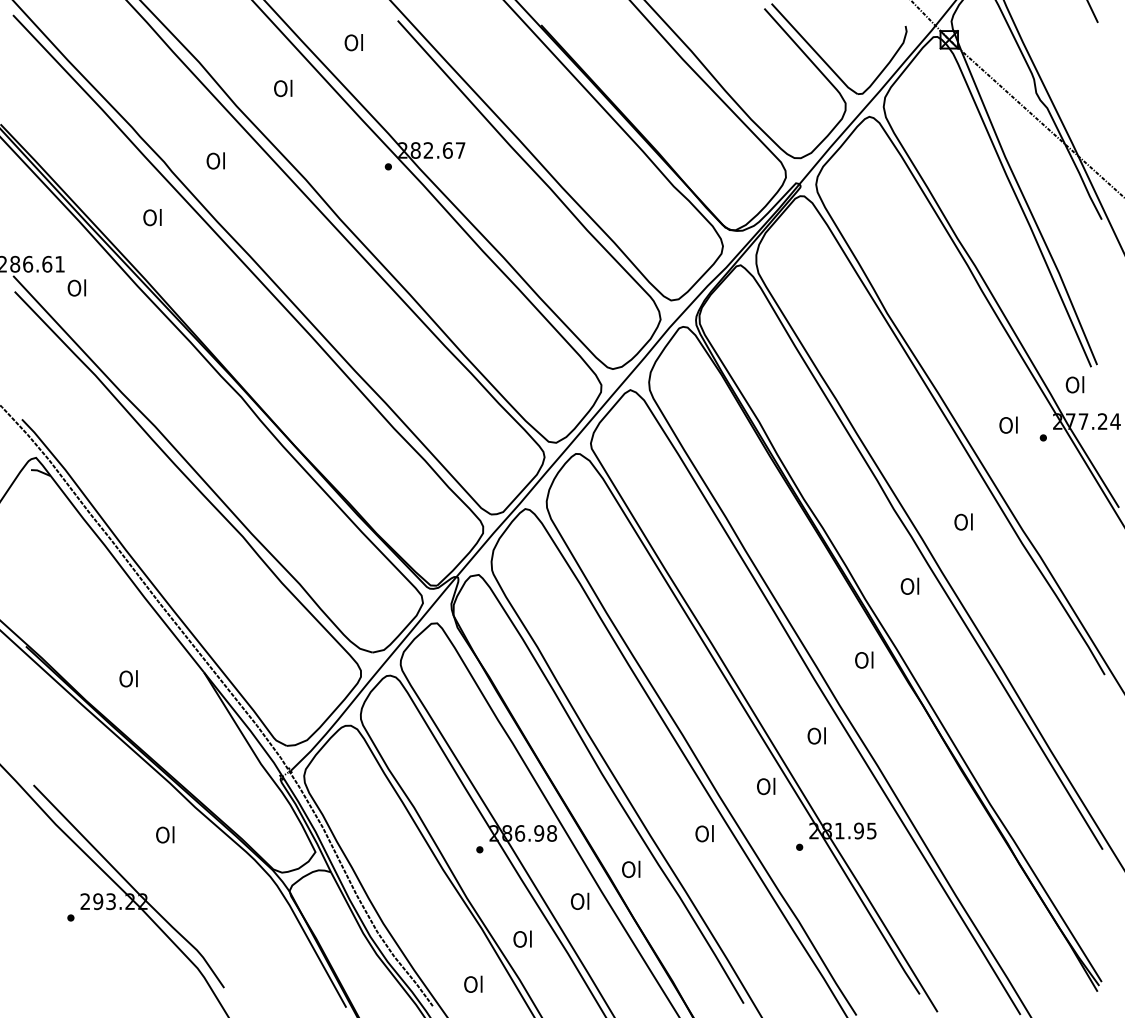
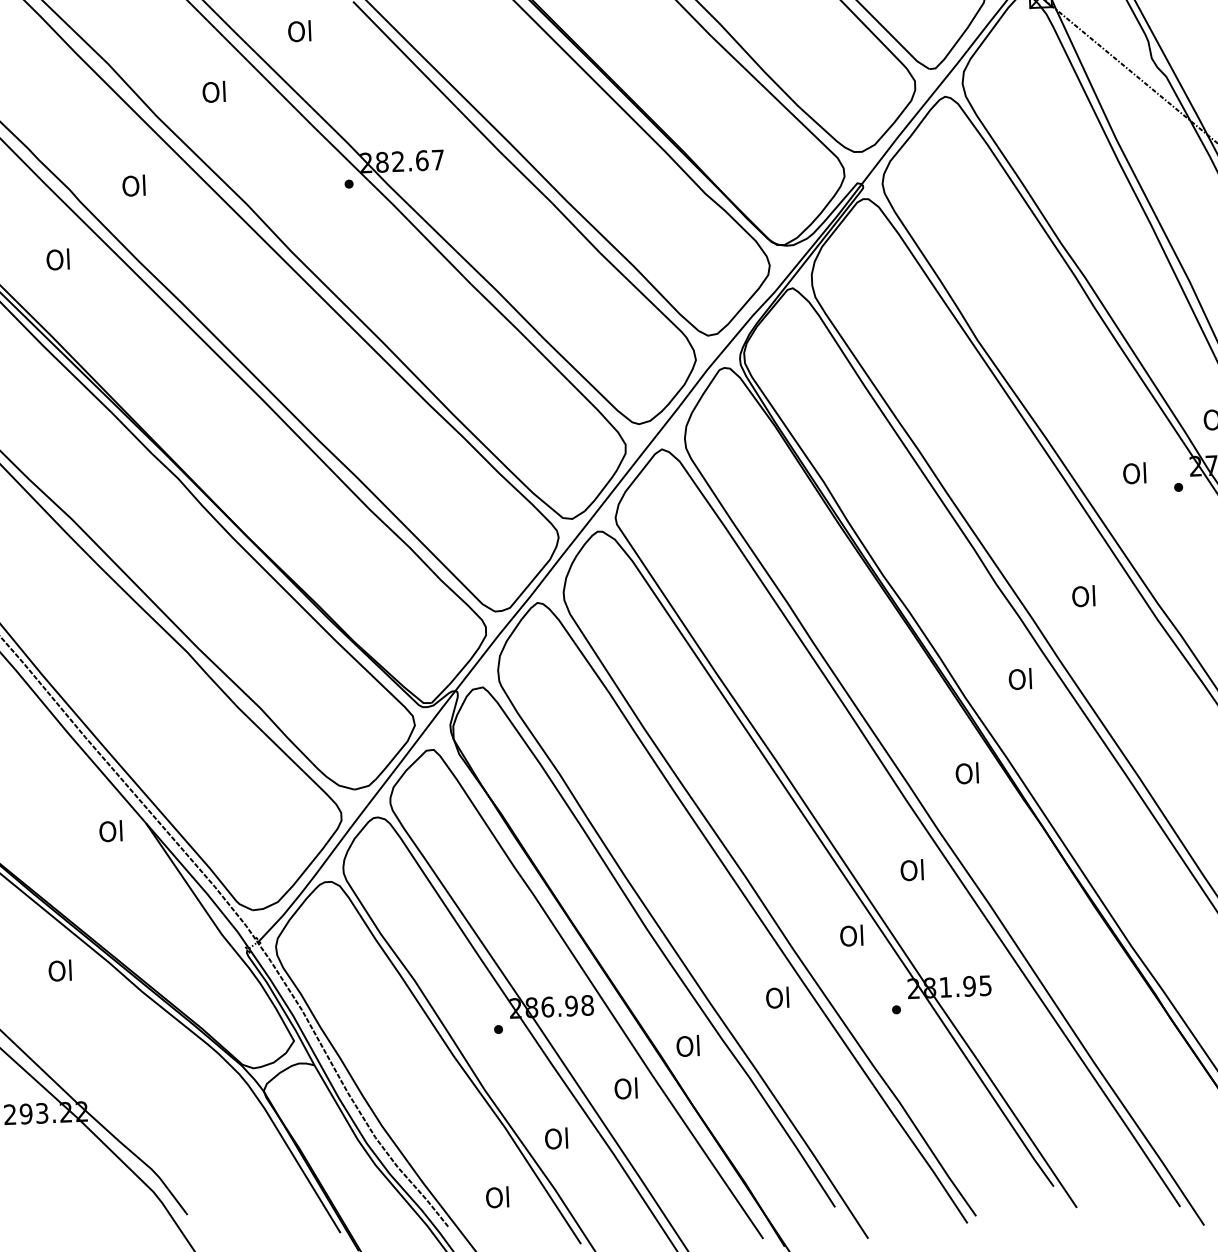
text: (128, 678) -> (110, 830), moved
text: (165, 834) -> (60, 970), moved

